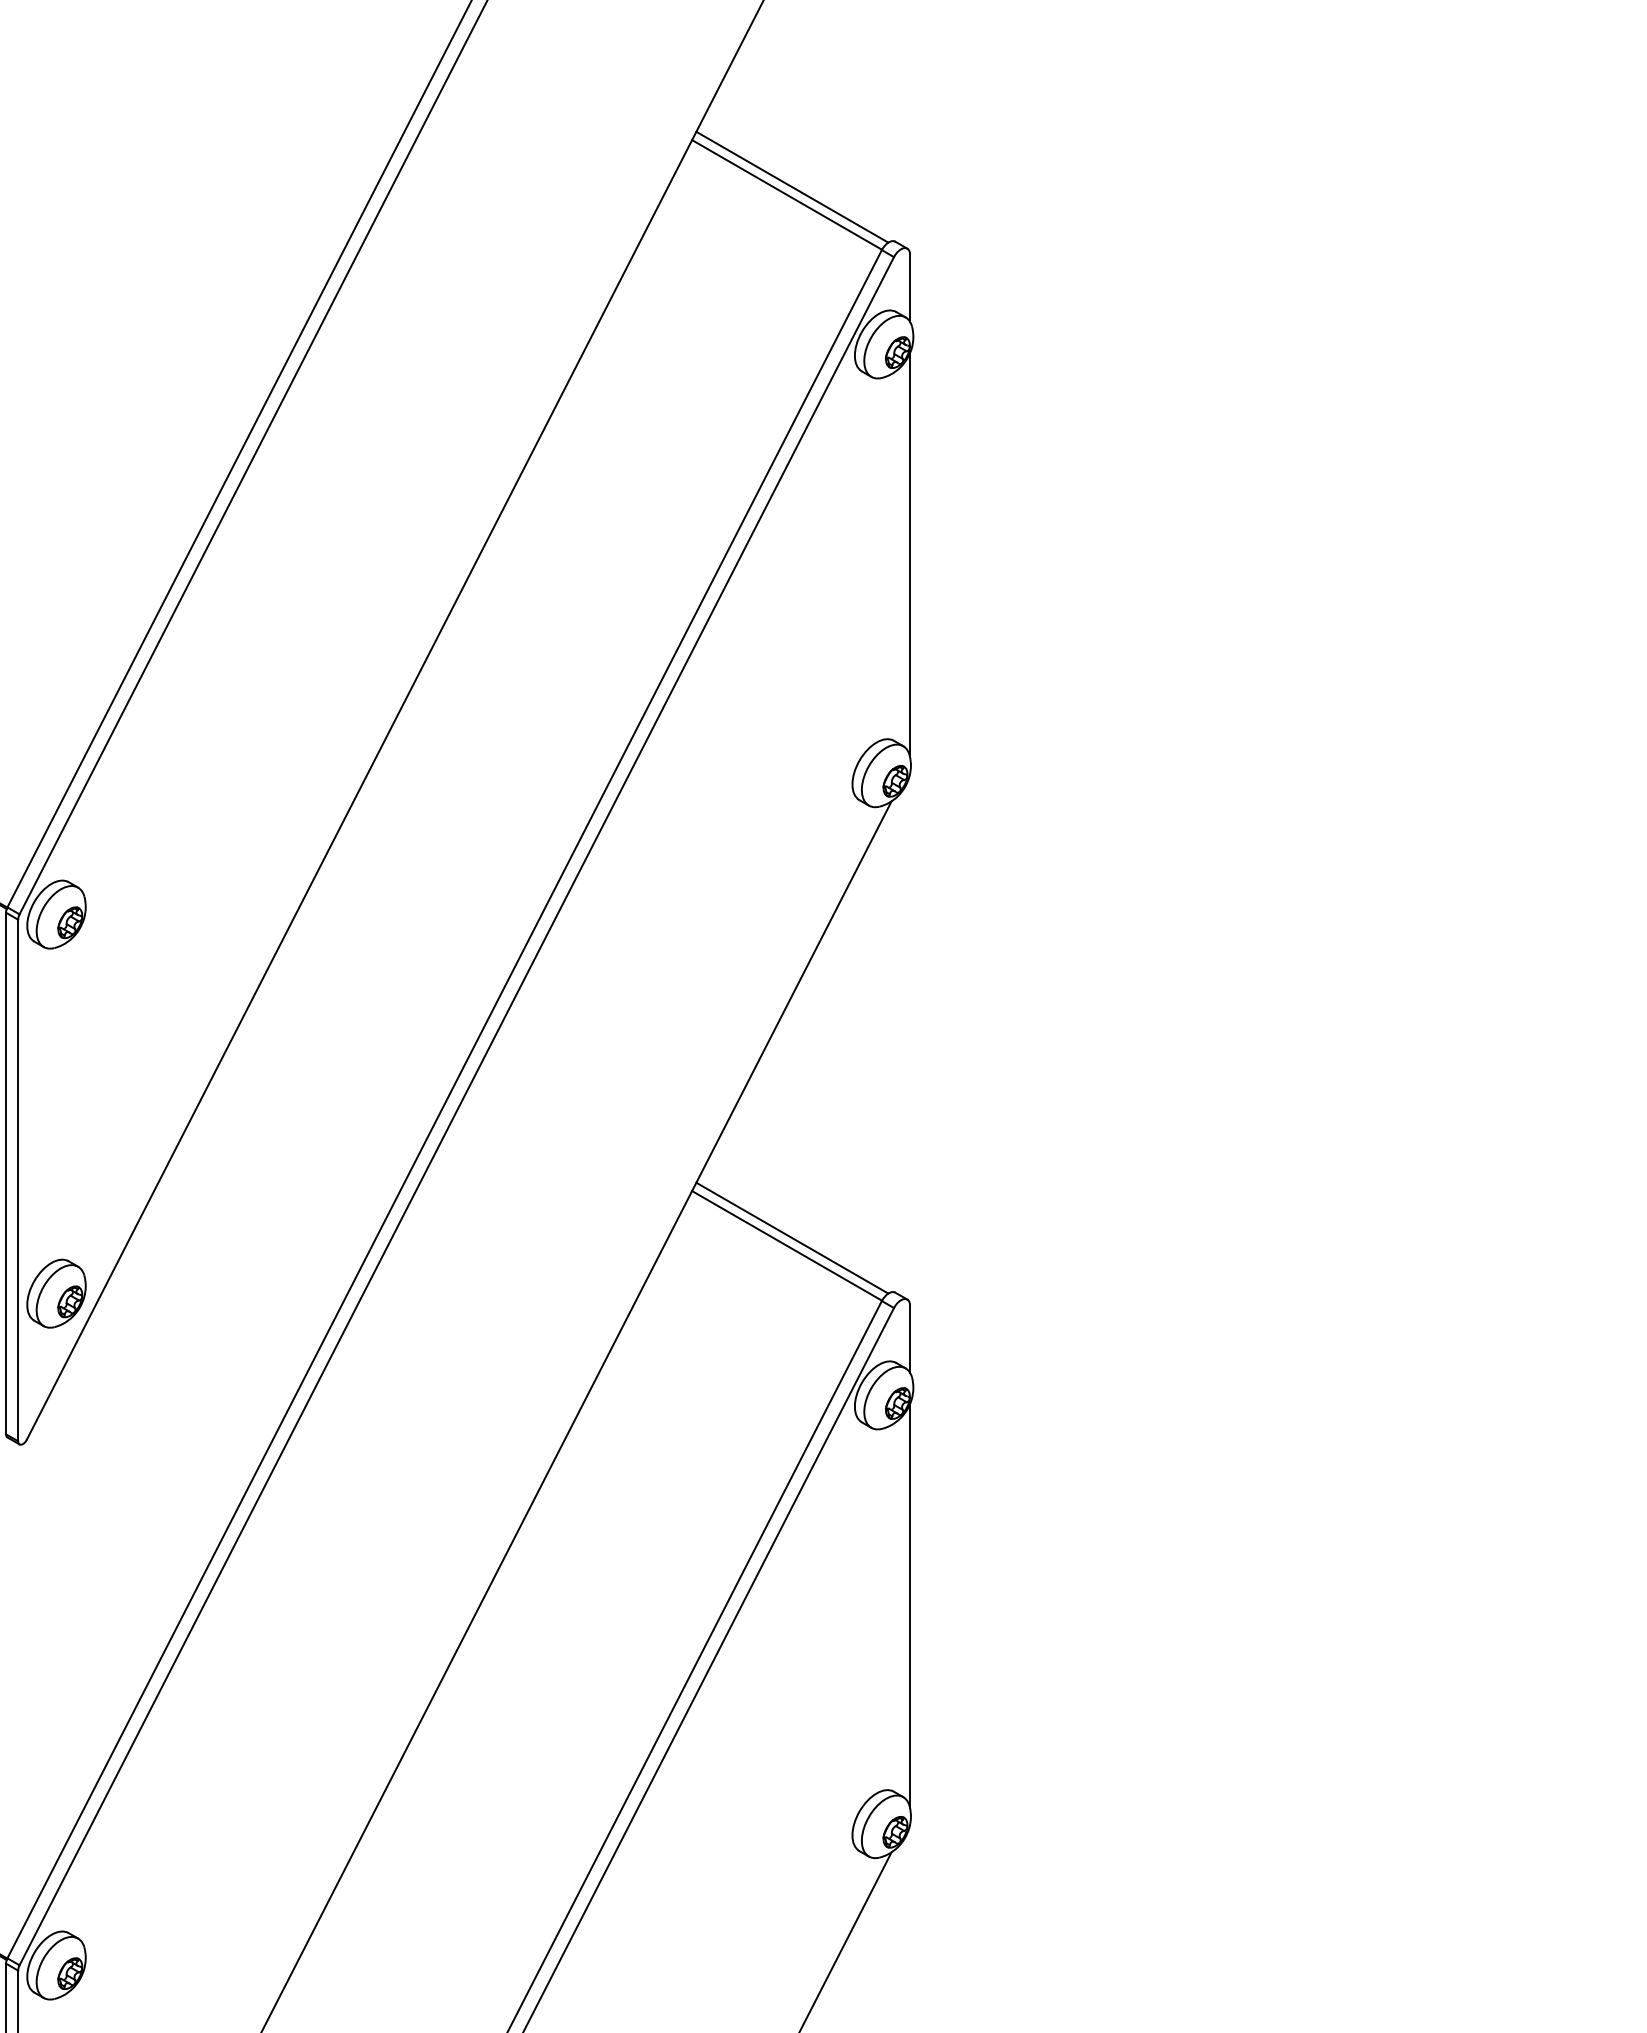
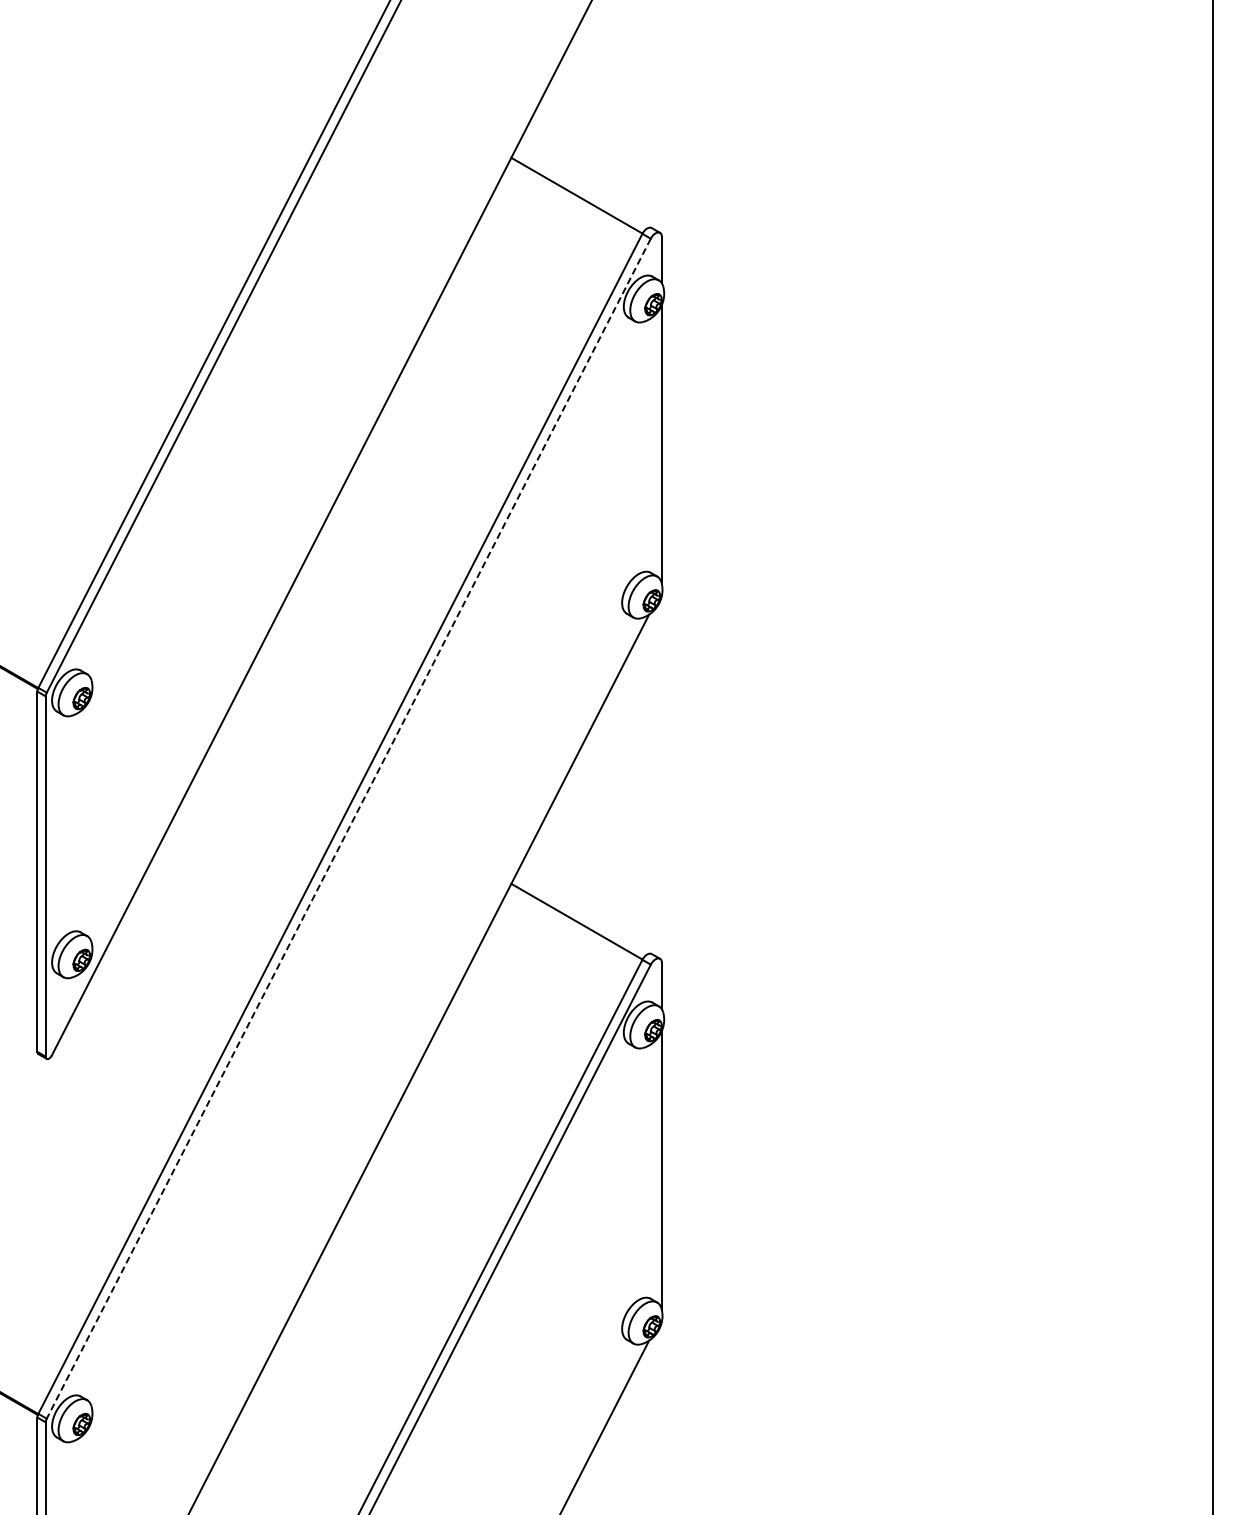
line: (792, 187) -> (580, 190), removed
line: (456, 1110) -> (348, 828), solid -> dashed
line: (792, 1238) -> (580, 916), removed

